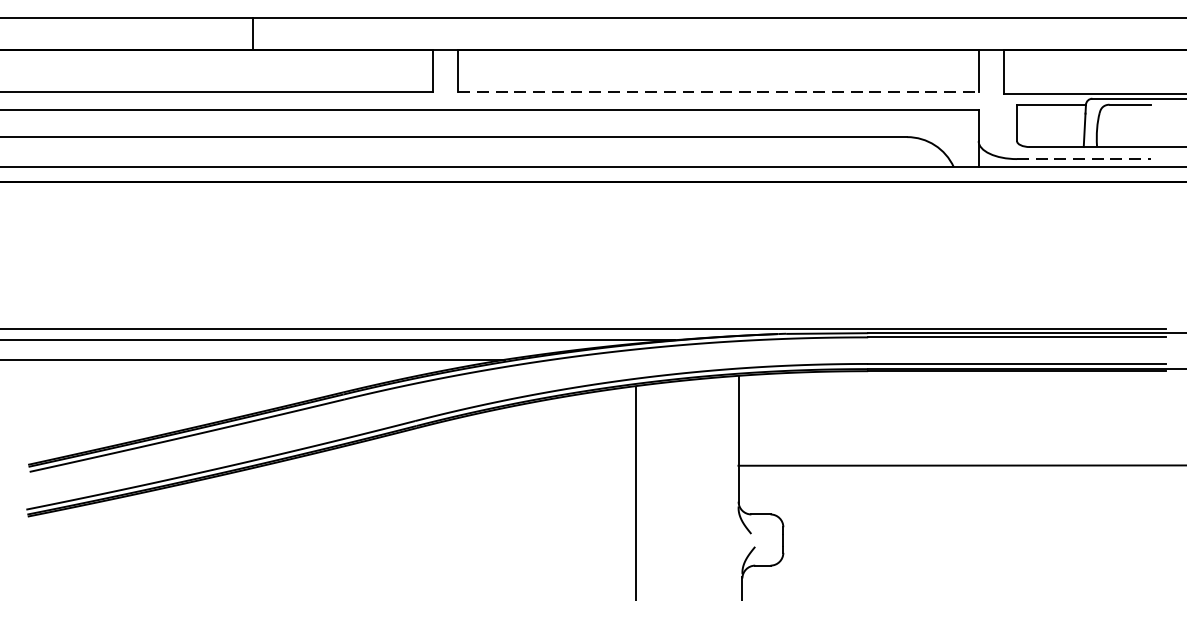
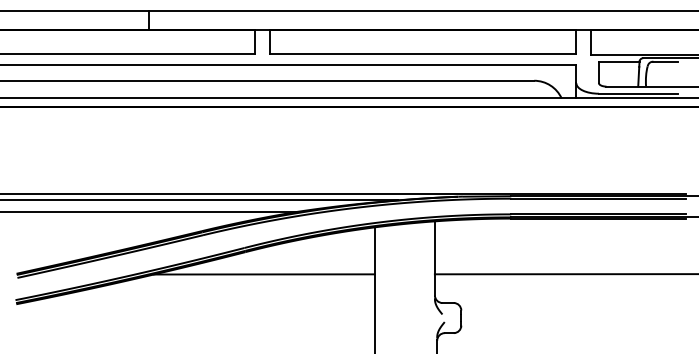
line: (719, 92) -> (423, 54), dashed -> solid
line: (1084, 158) -> (638, 93), dashed -> solid
line: (447, 466) -> (263, 274), added

